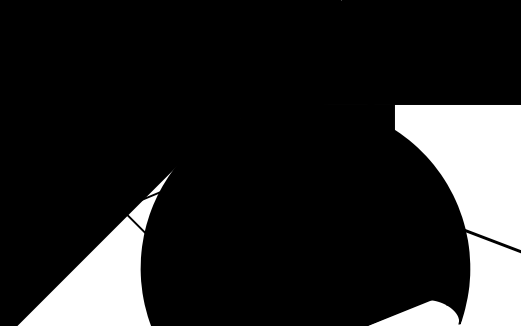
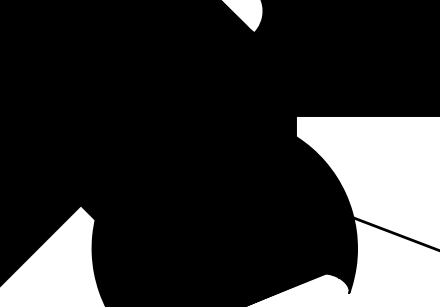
fill: (157, 192) -> (105, 187), added

